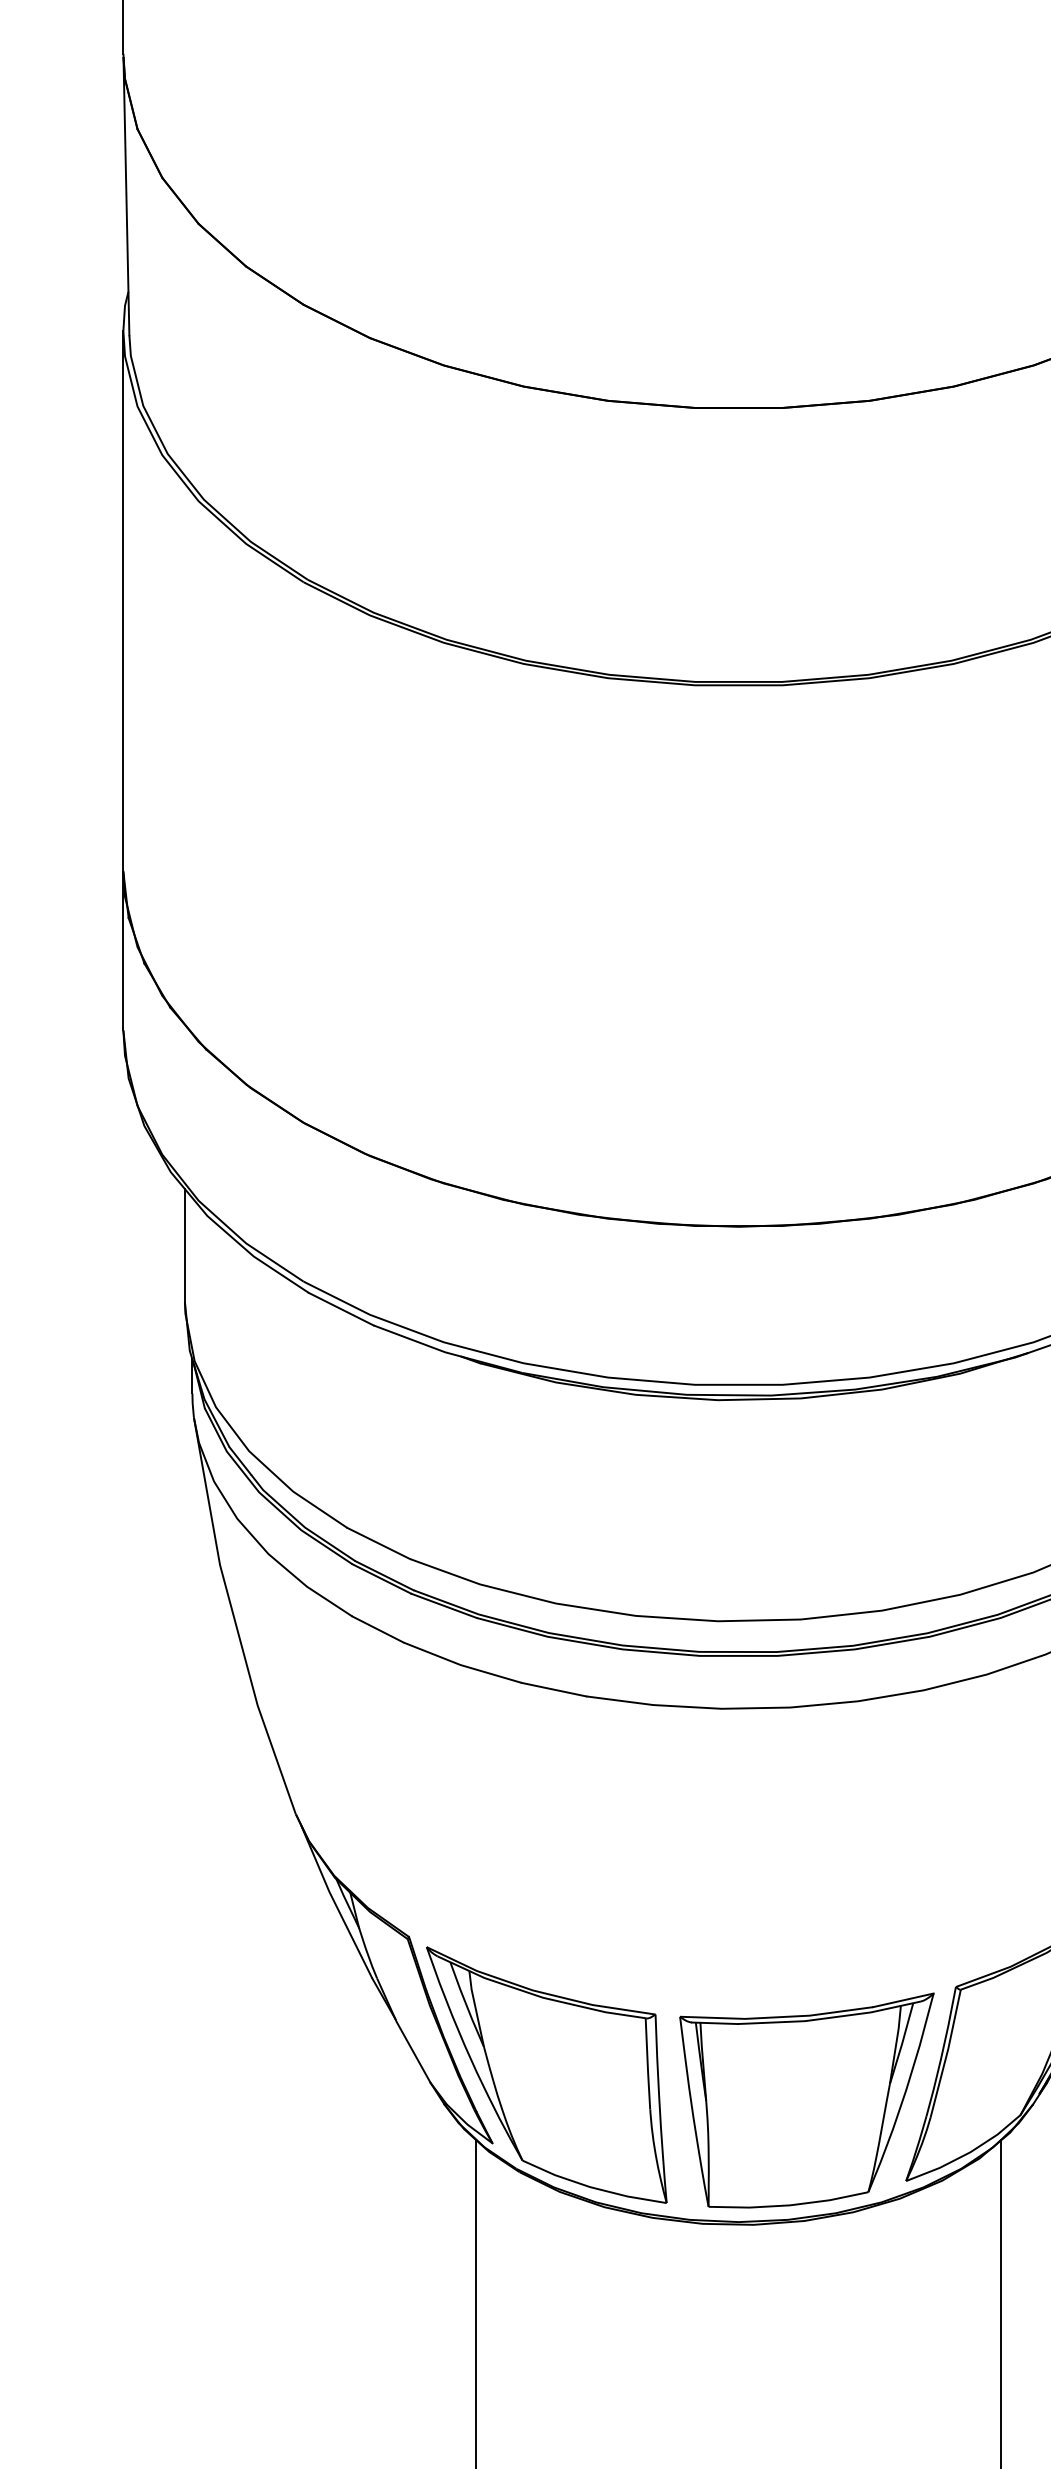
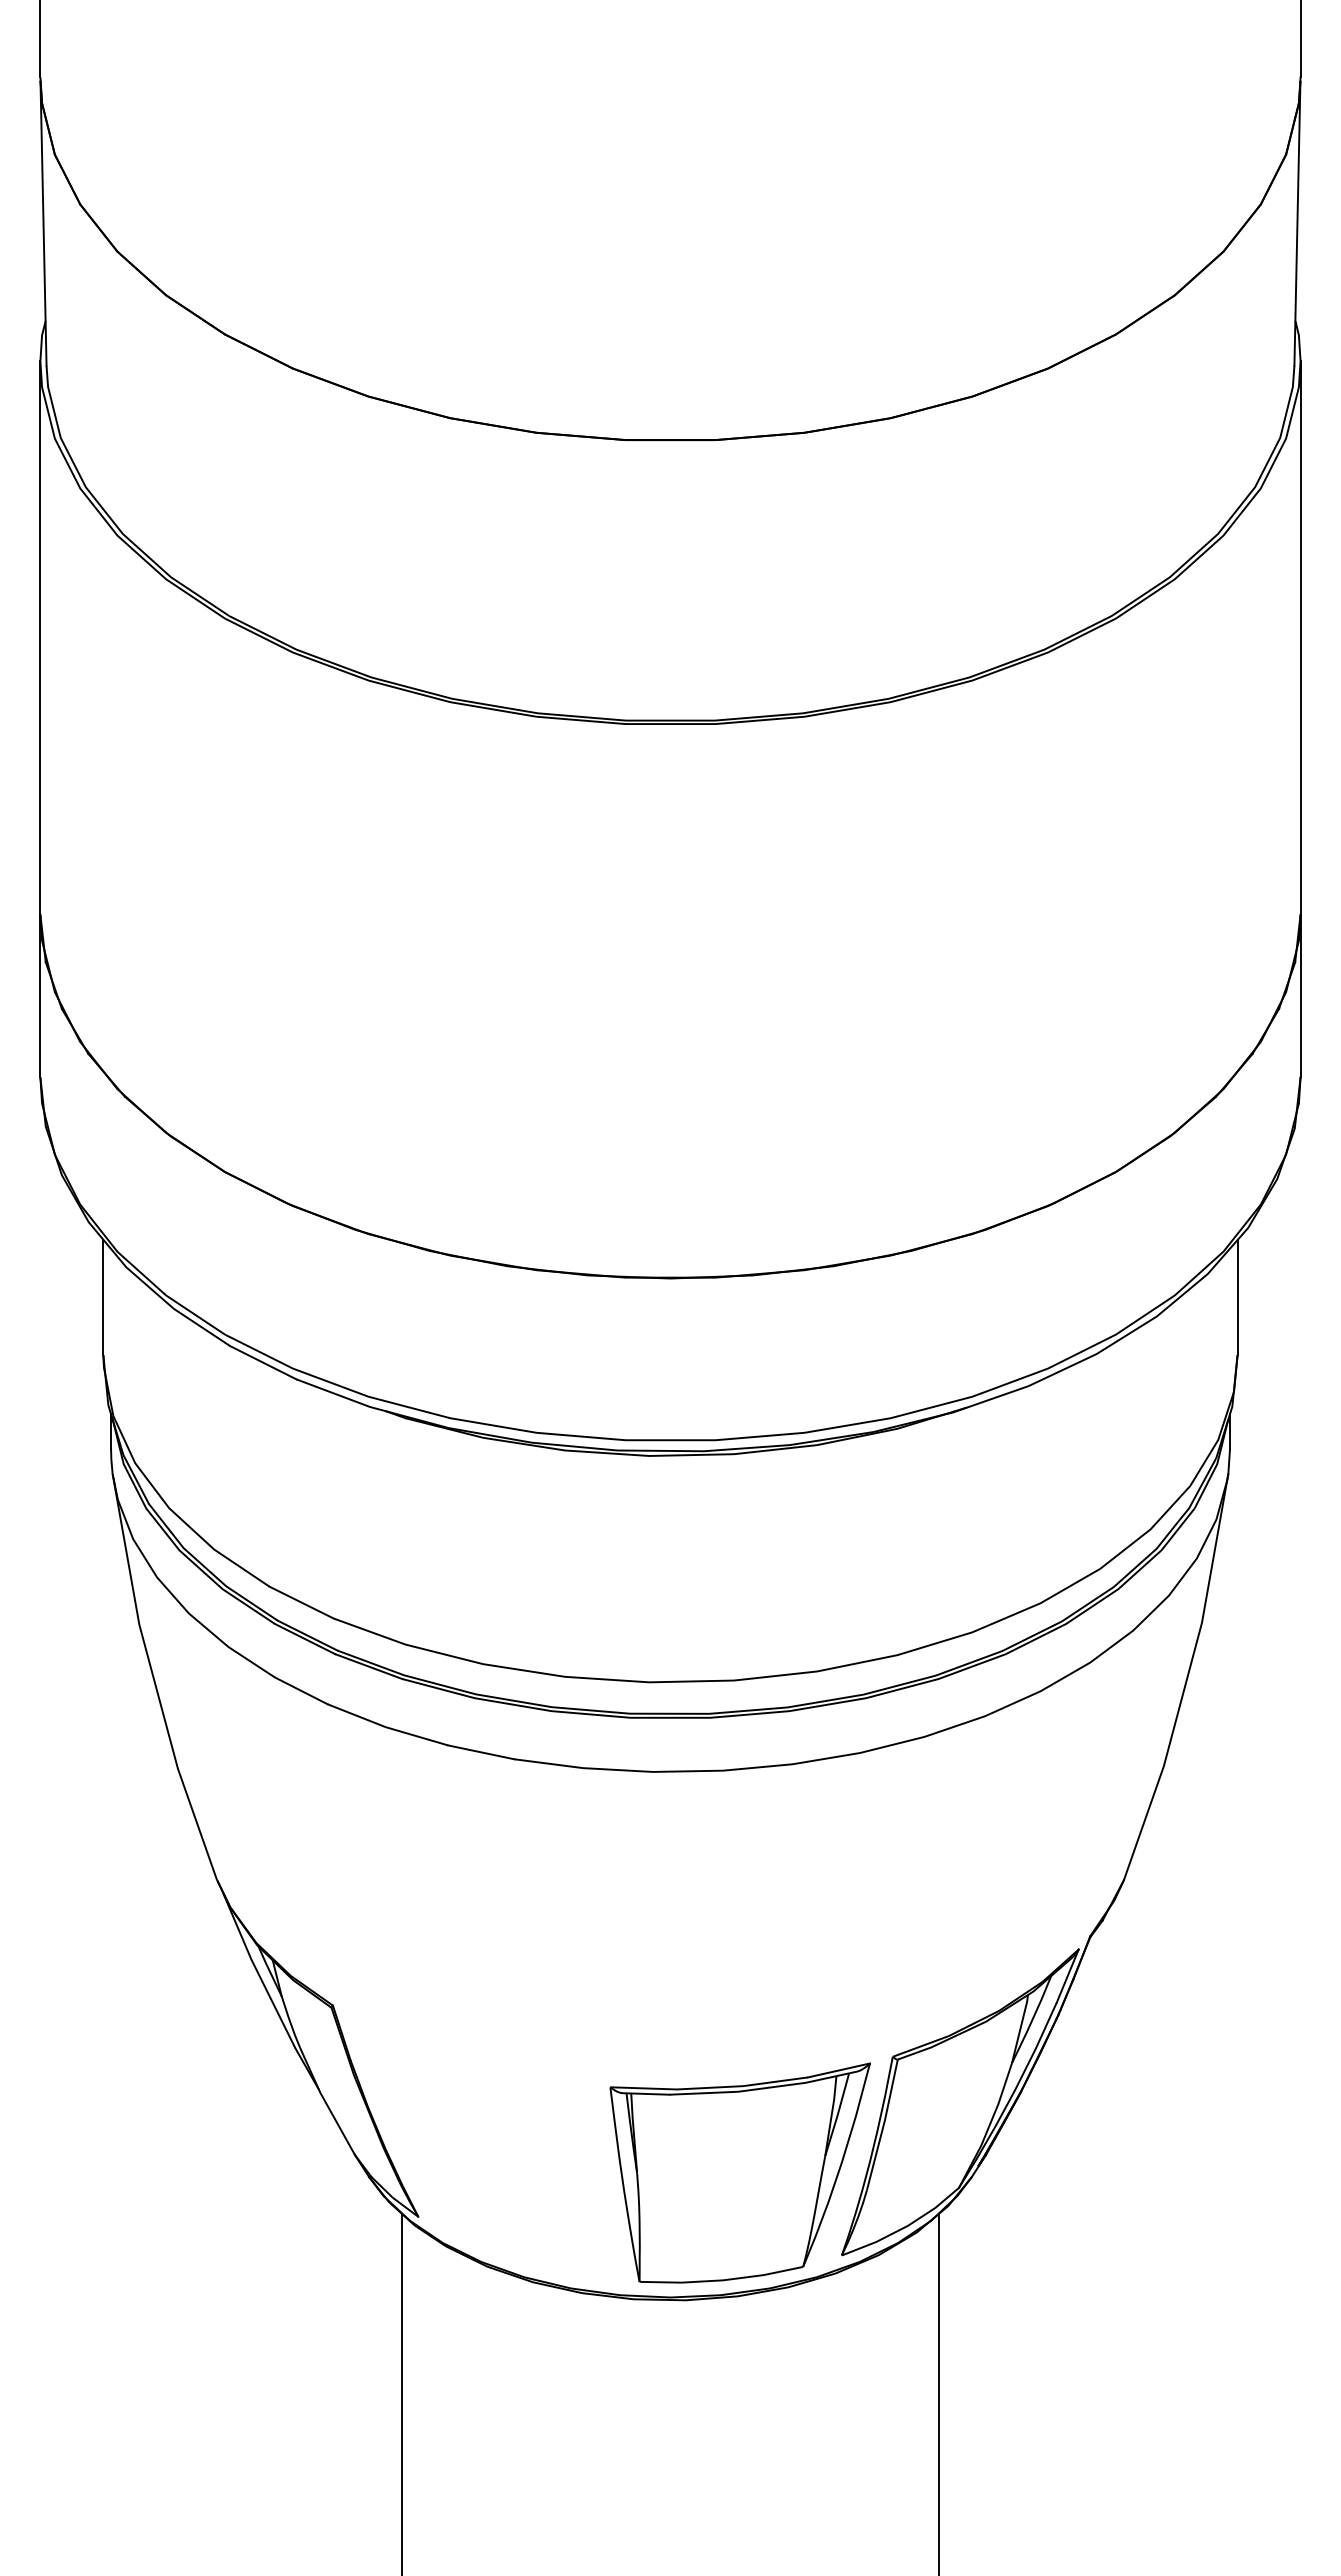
part: (546, 2074) -> (473, 2146), removed

